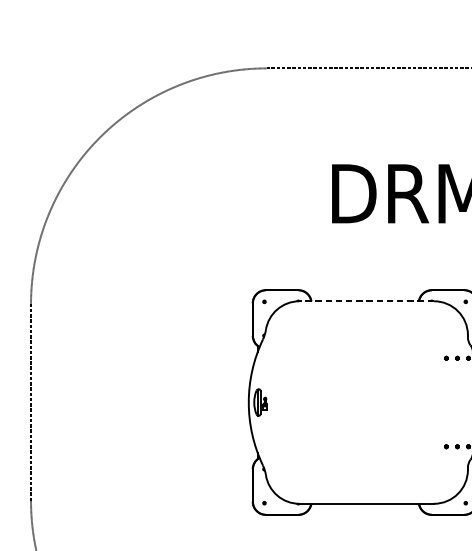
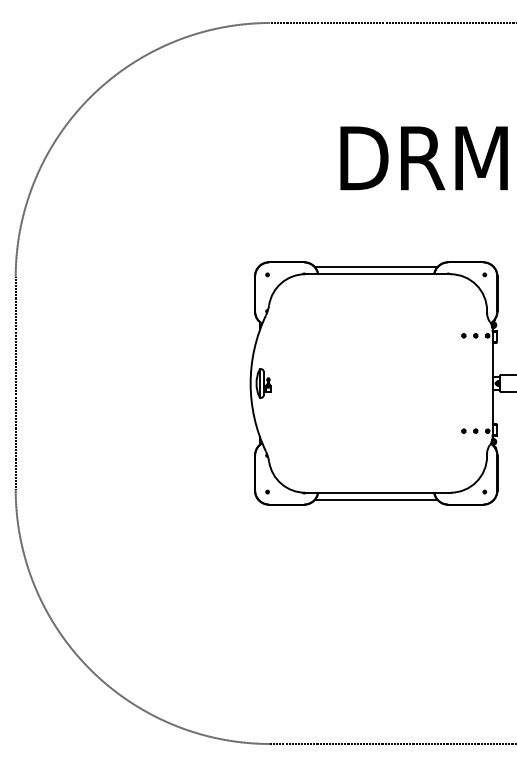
line: (365, 295) -> (376, 267), added
line: (366, 301) -> (377, 274), dashed -> solid
line: (365, 510) -> (376, 499), added

